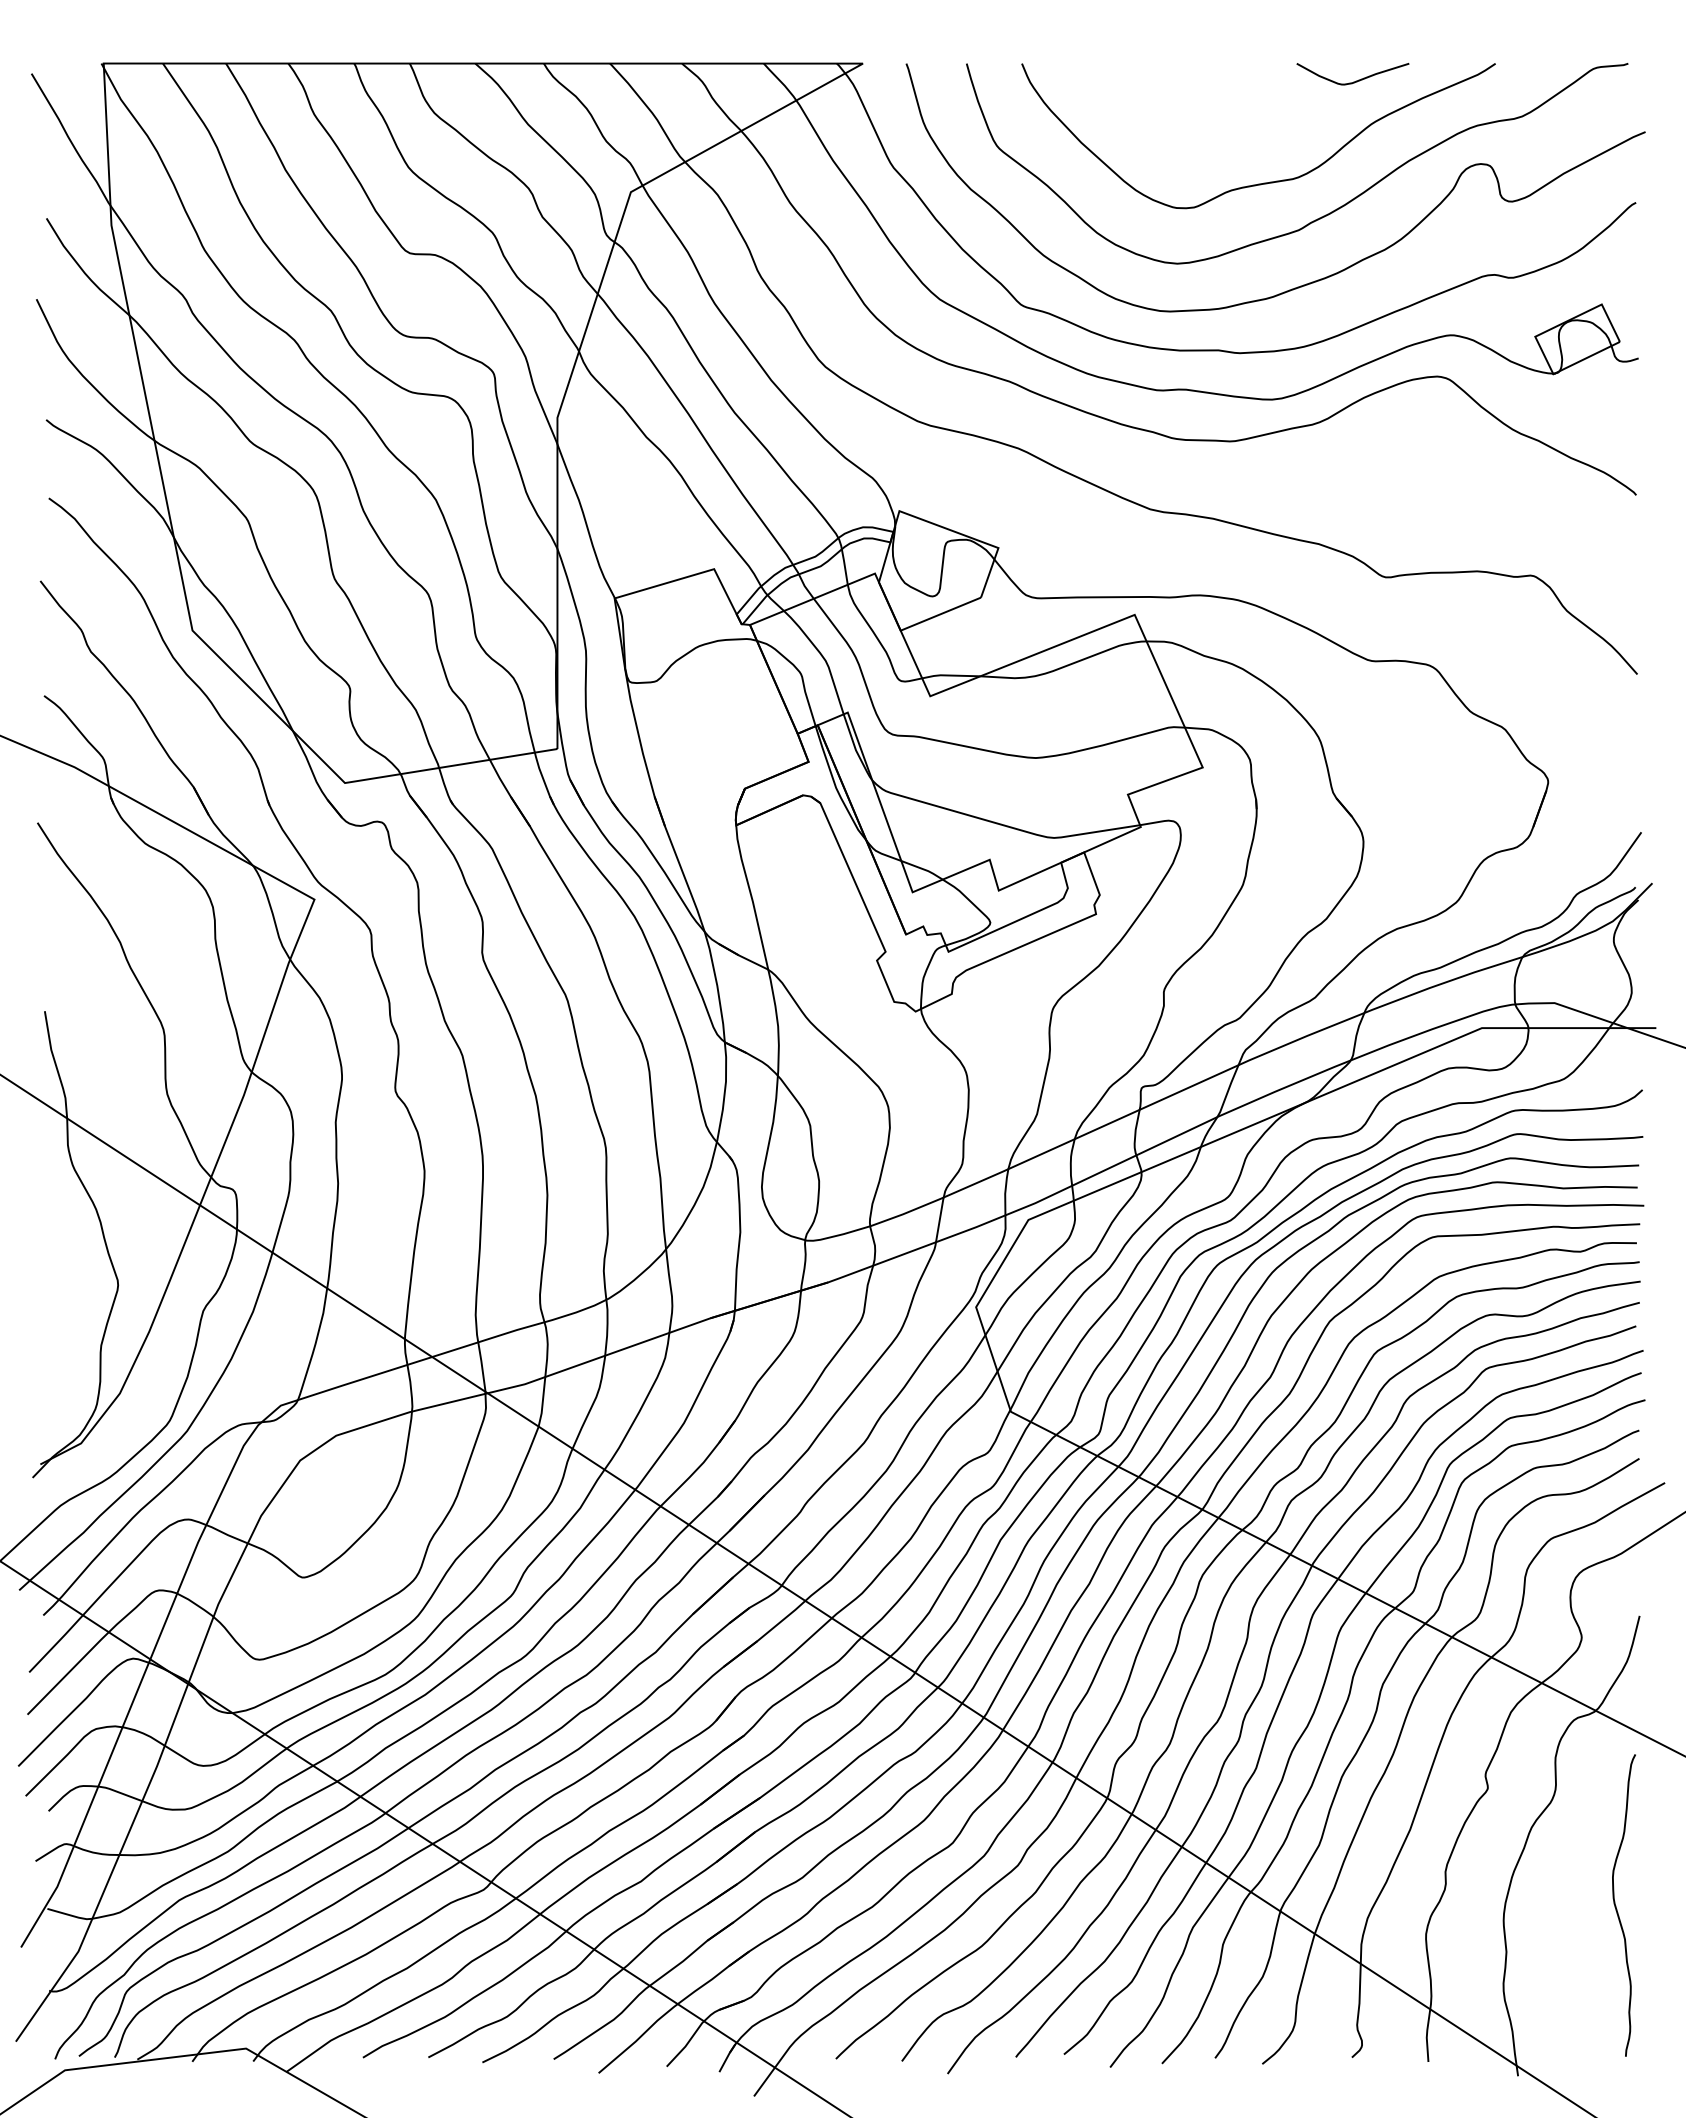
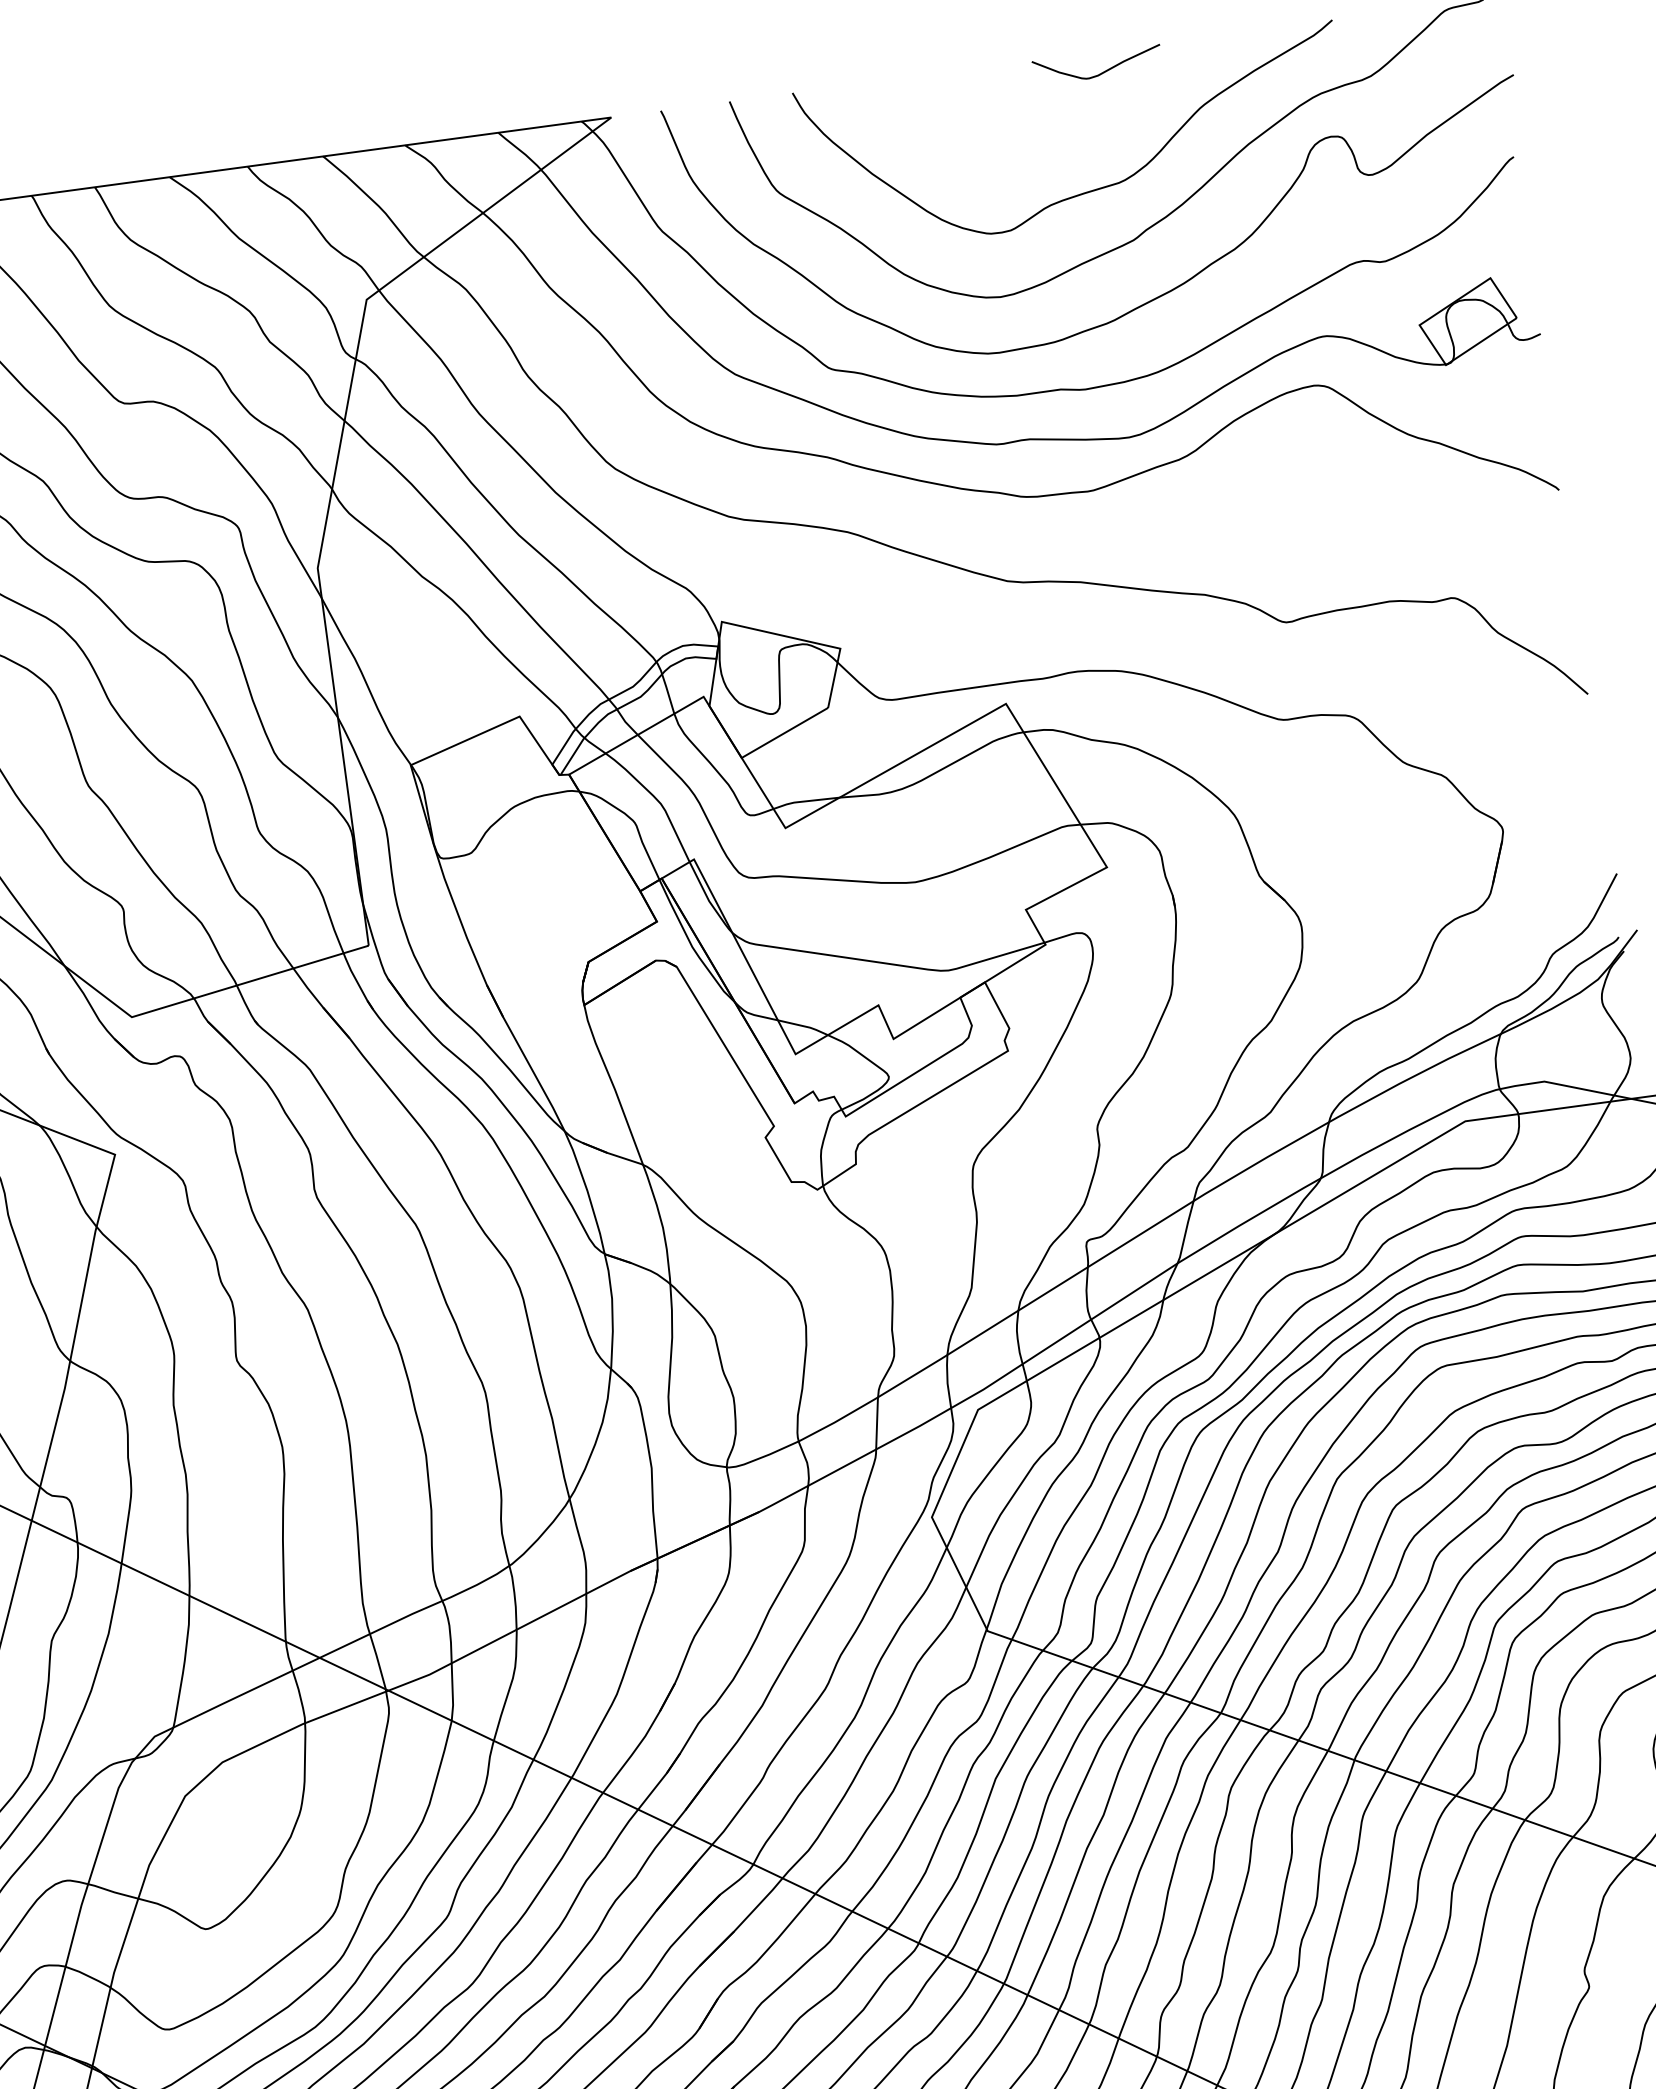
curve: (1353, 81) -> (1099, 73), moved

